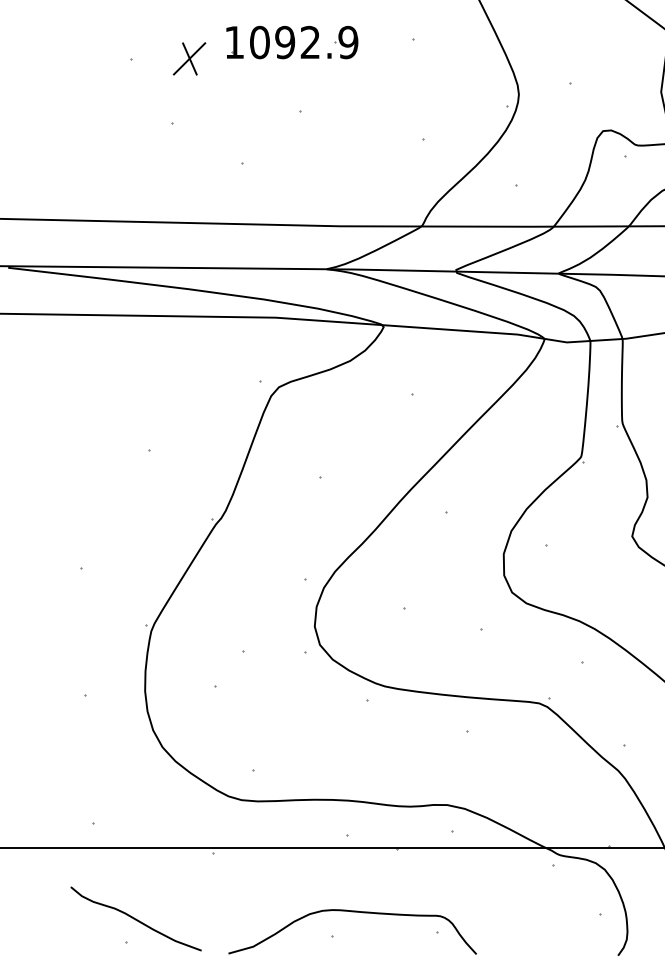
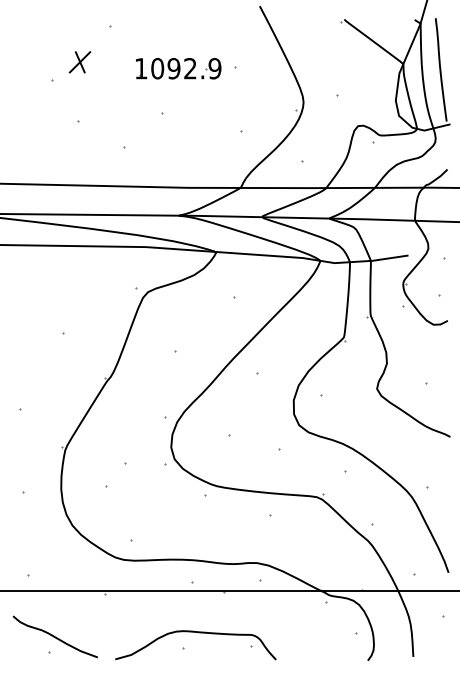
part: (292, 42) -> (178, 68), moved
part: (188, 59) -> (79, 62), moved

